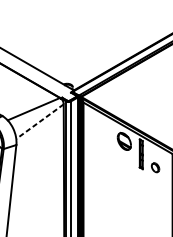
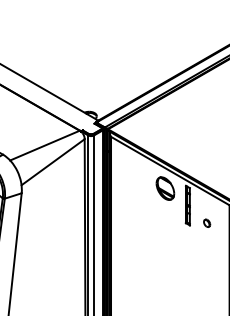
line: (39, 121) -> (52, 162), dashed -> solid
part: (156, 166) -> (207, 222), size x0.62

